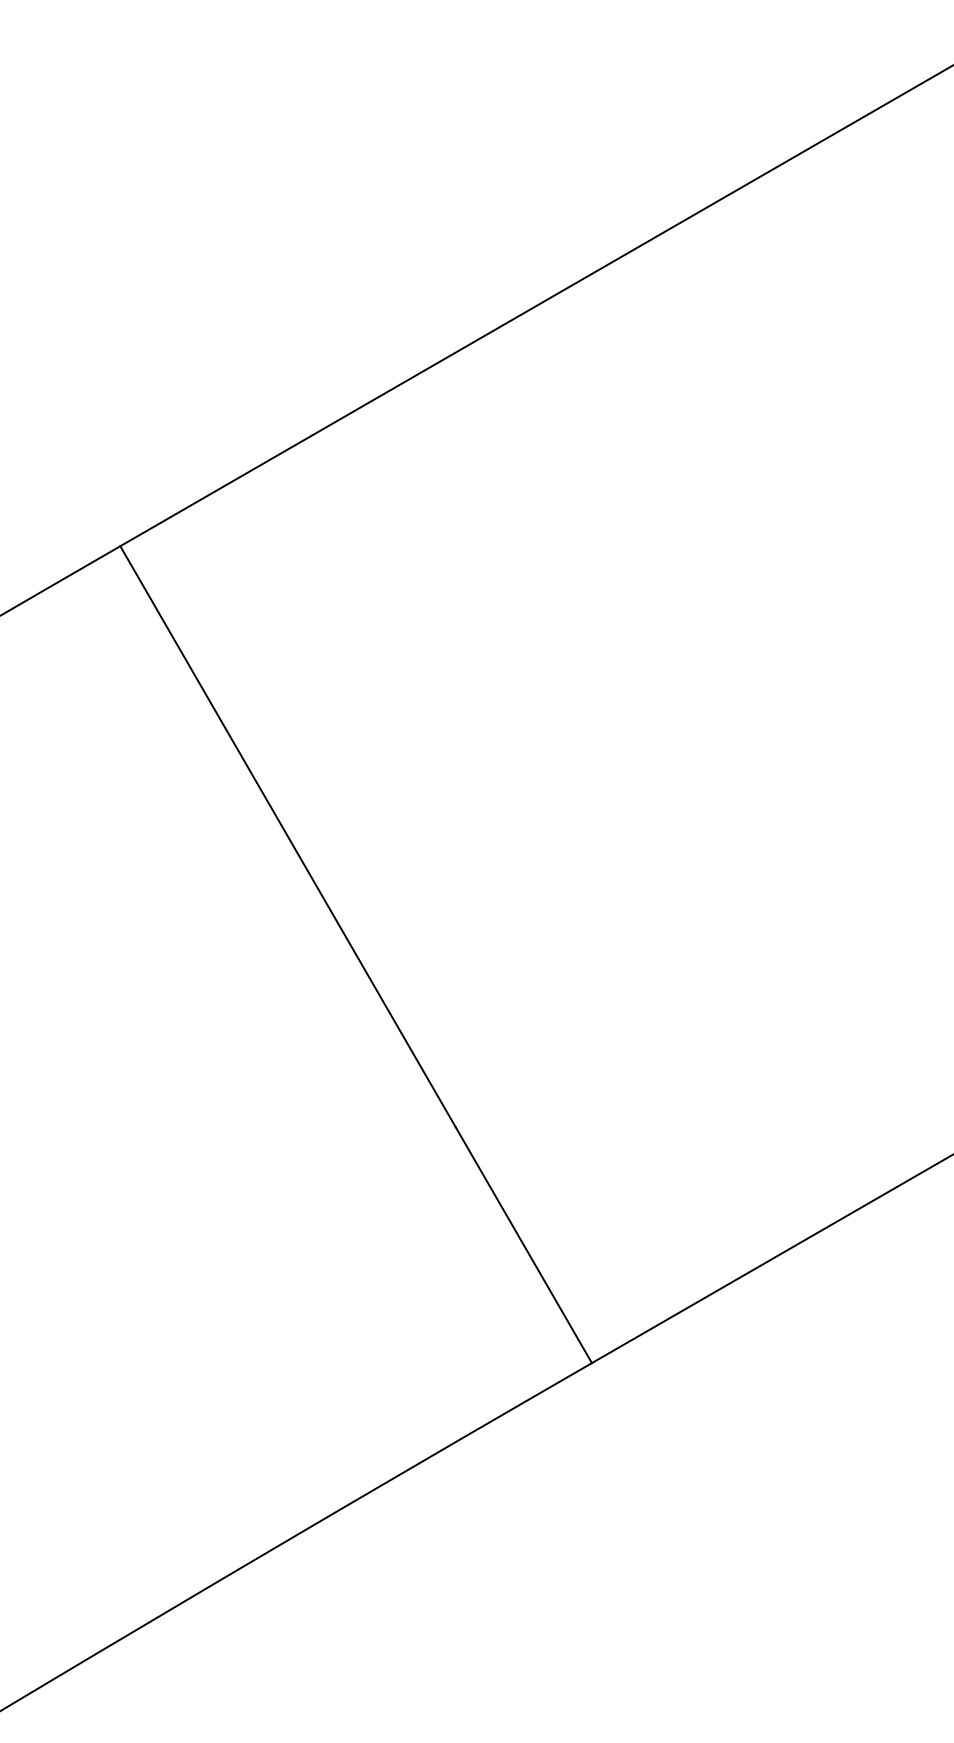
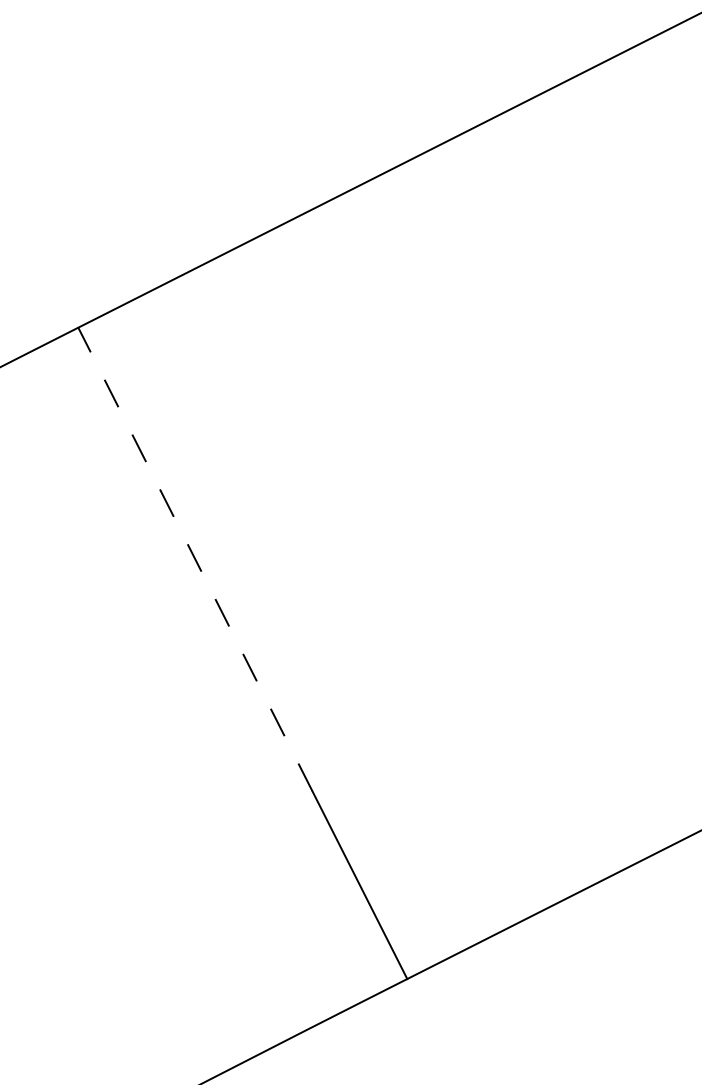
line: (287, 836) -> (194, 559), solid -> dashed

